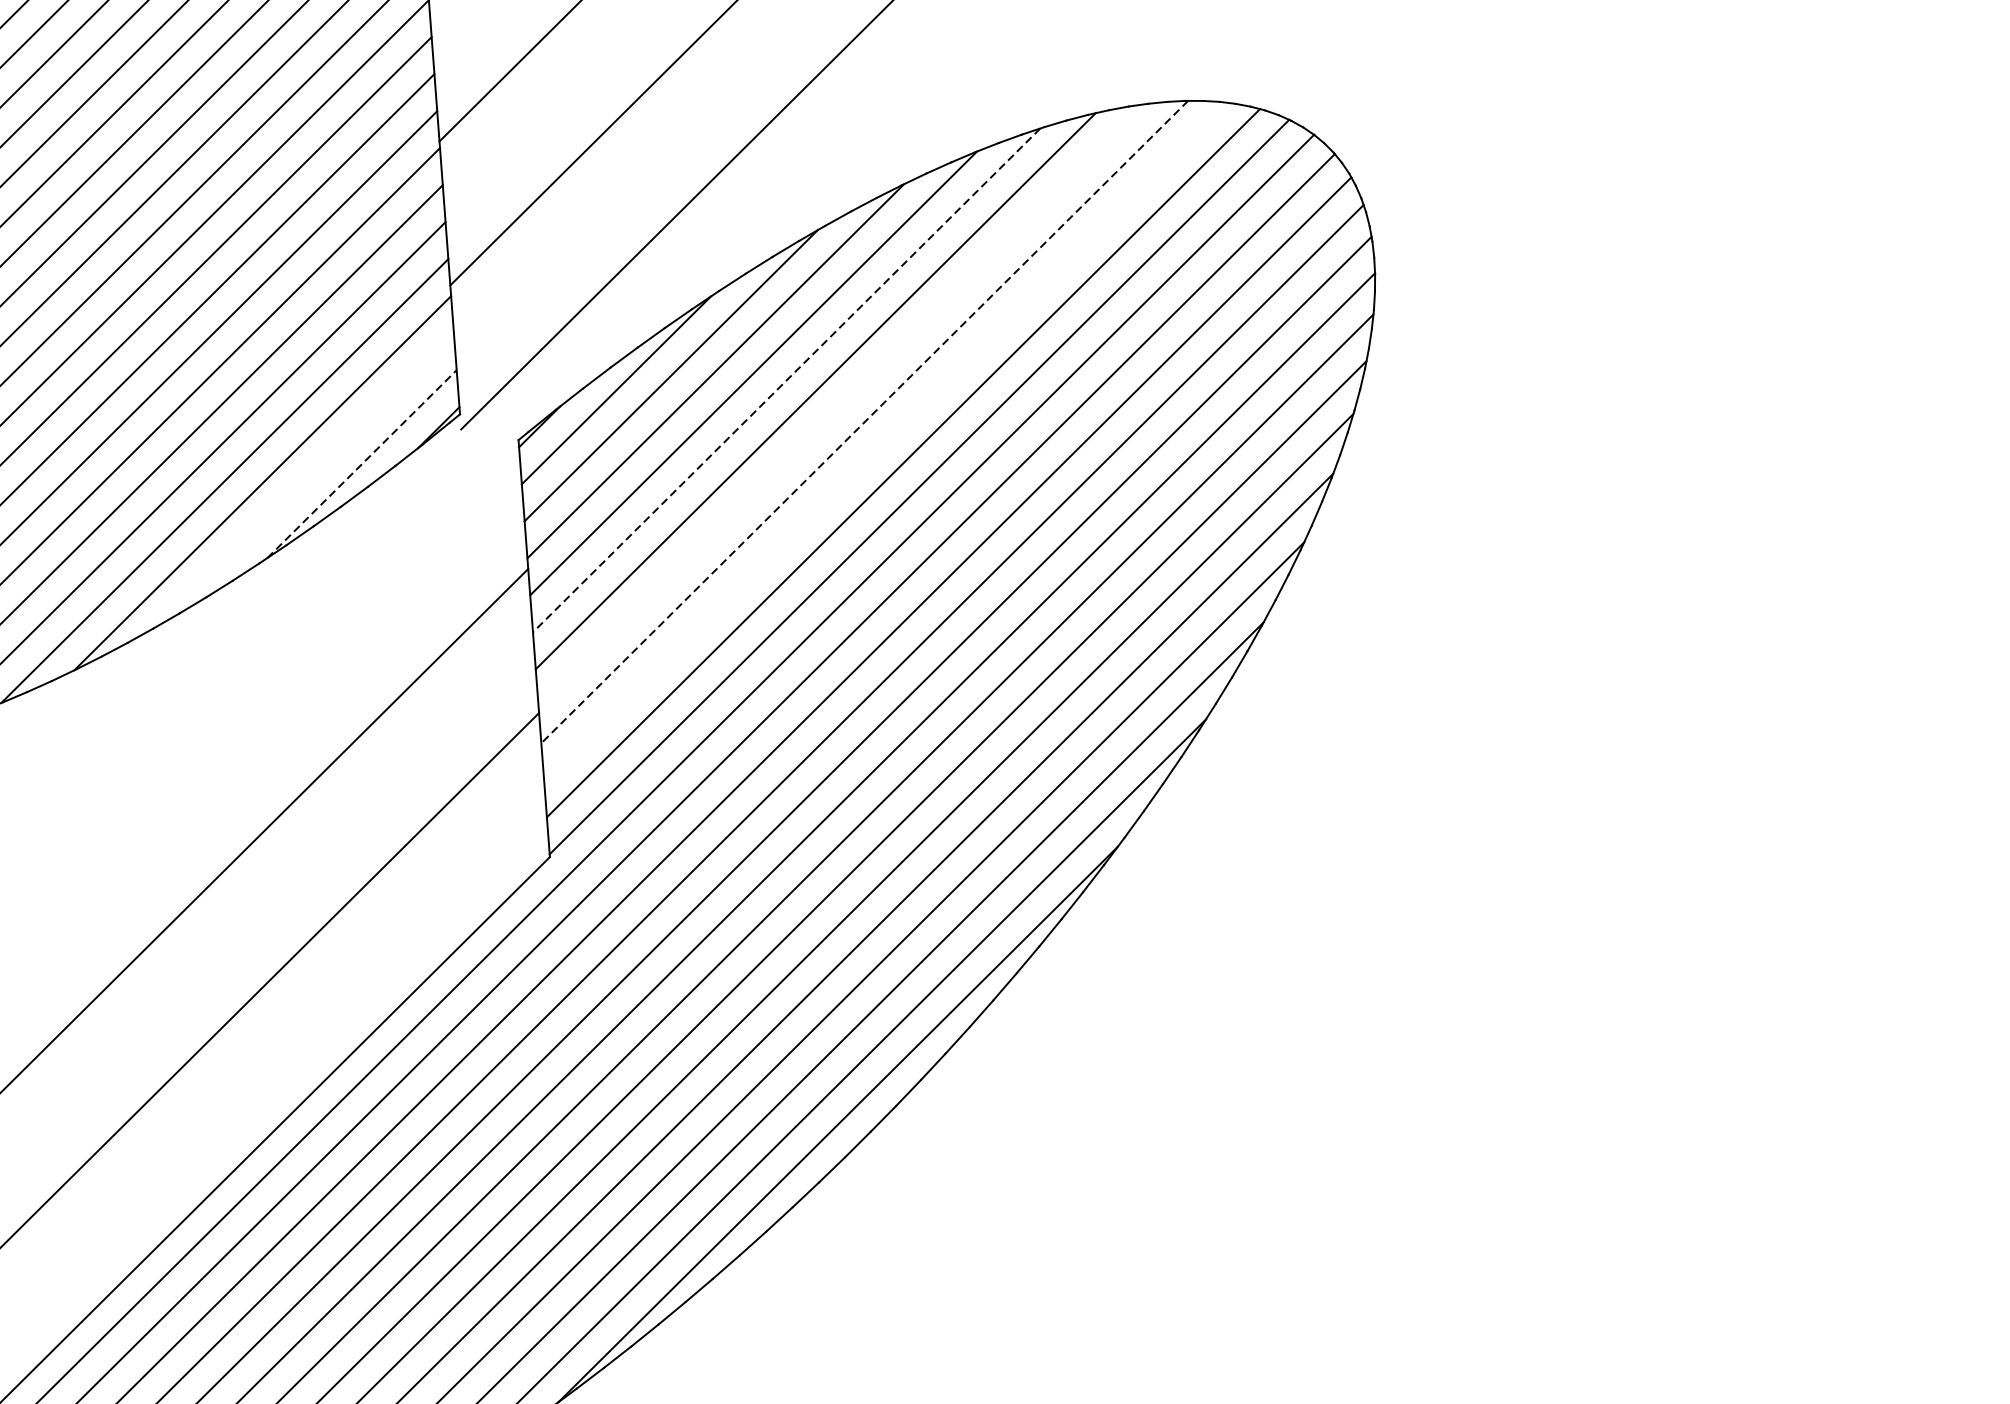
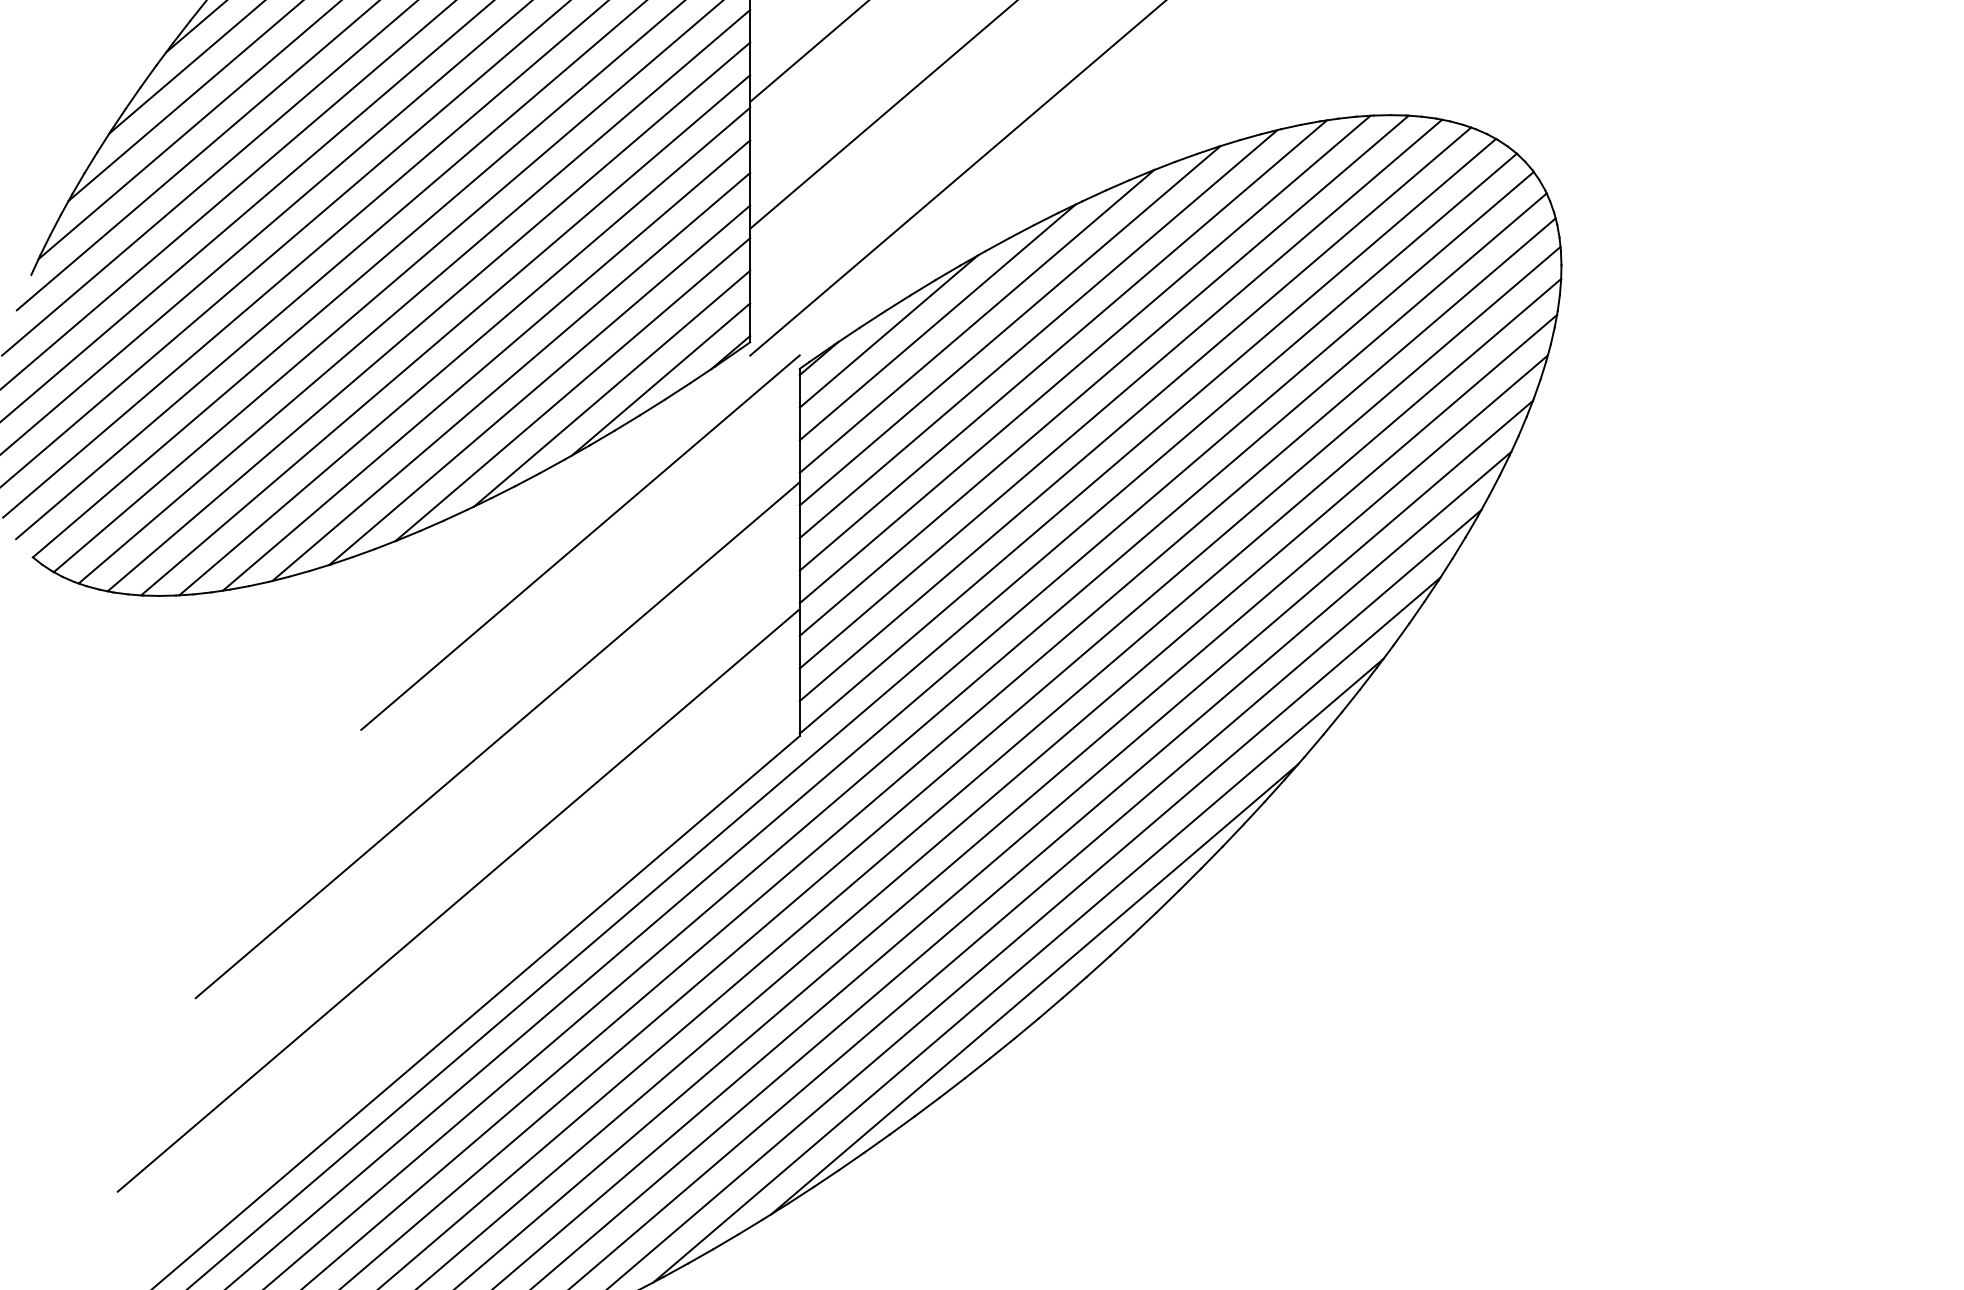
line: (786, 380) -> (1038, 334), dashed -> solid
line: (840, 405) -> (1084, 359), added
line: (863, 422) -> (1103, 376), dashed -> solid
line: (884, 440) -> (1120, 393), added
line: (362, 464) -> (661, 379), dashed -> solid
line: (306, 478) -> (611, 388), added
line: (284, 656) -> (580, 542), added

